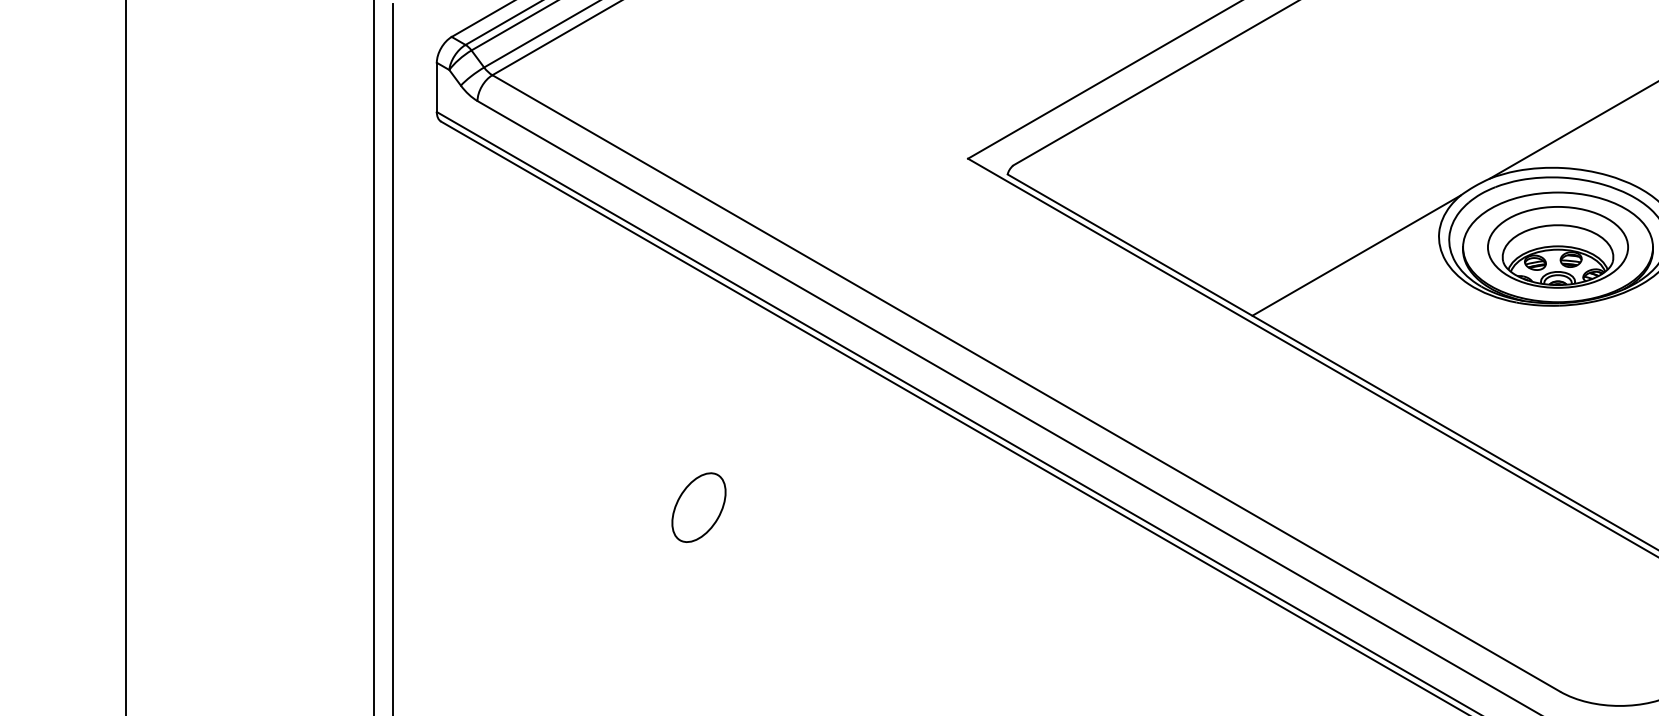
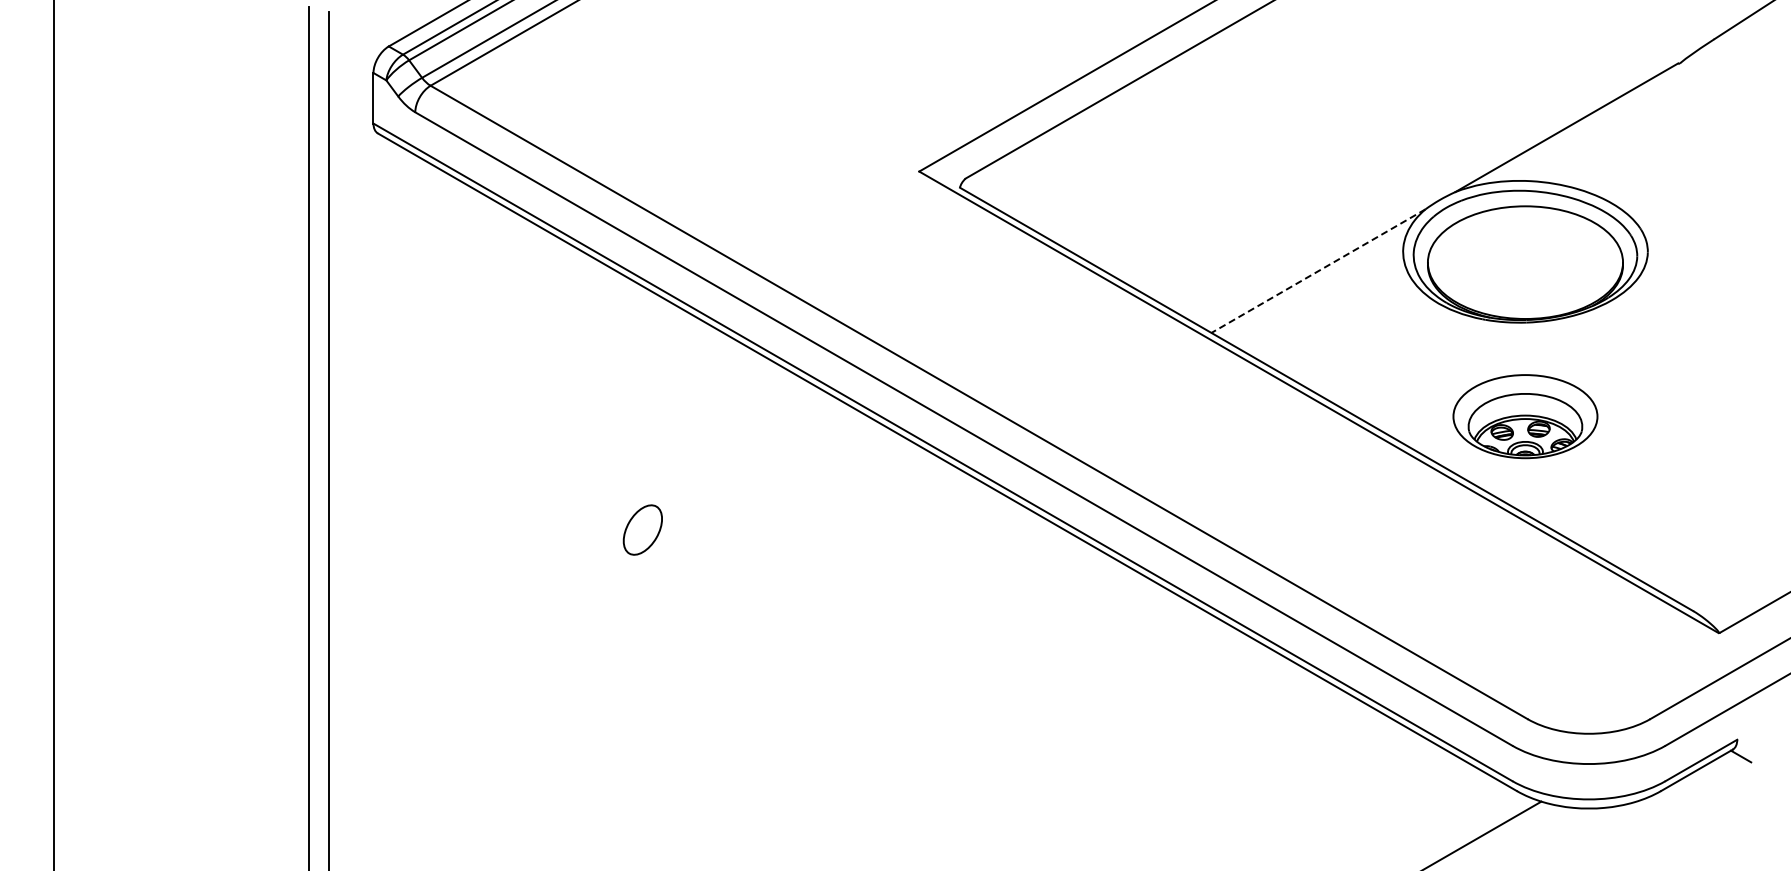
part: (1558, 247) -> (1525, 416), moved
line: (1356, 255) -> (1318, 271), solid -> dashed
part: (698, 507) -> (642, 529), size x0.7

